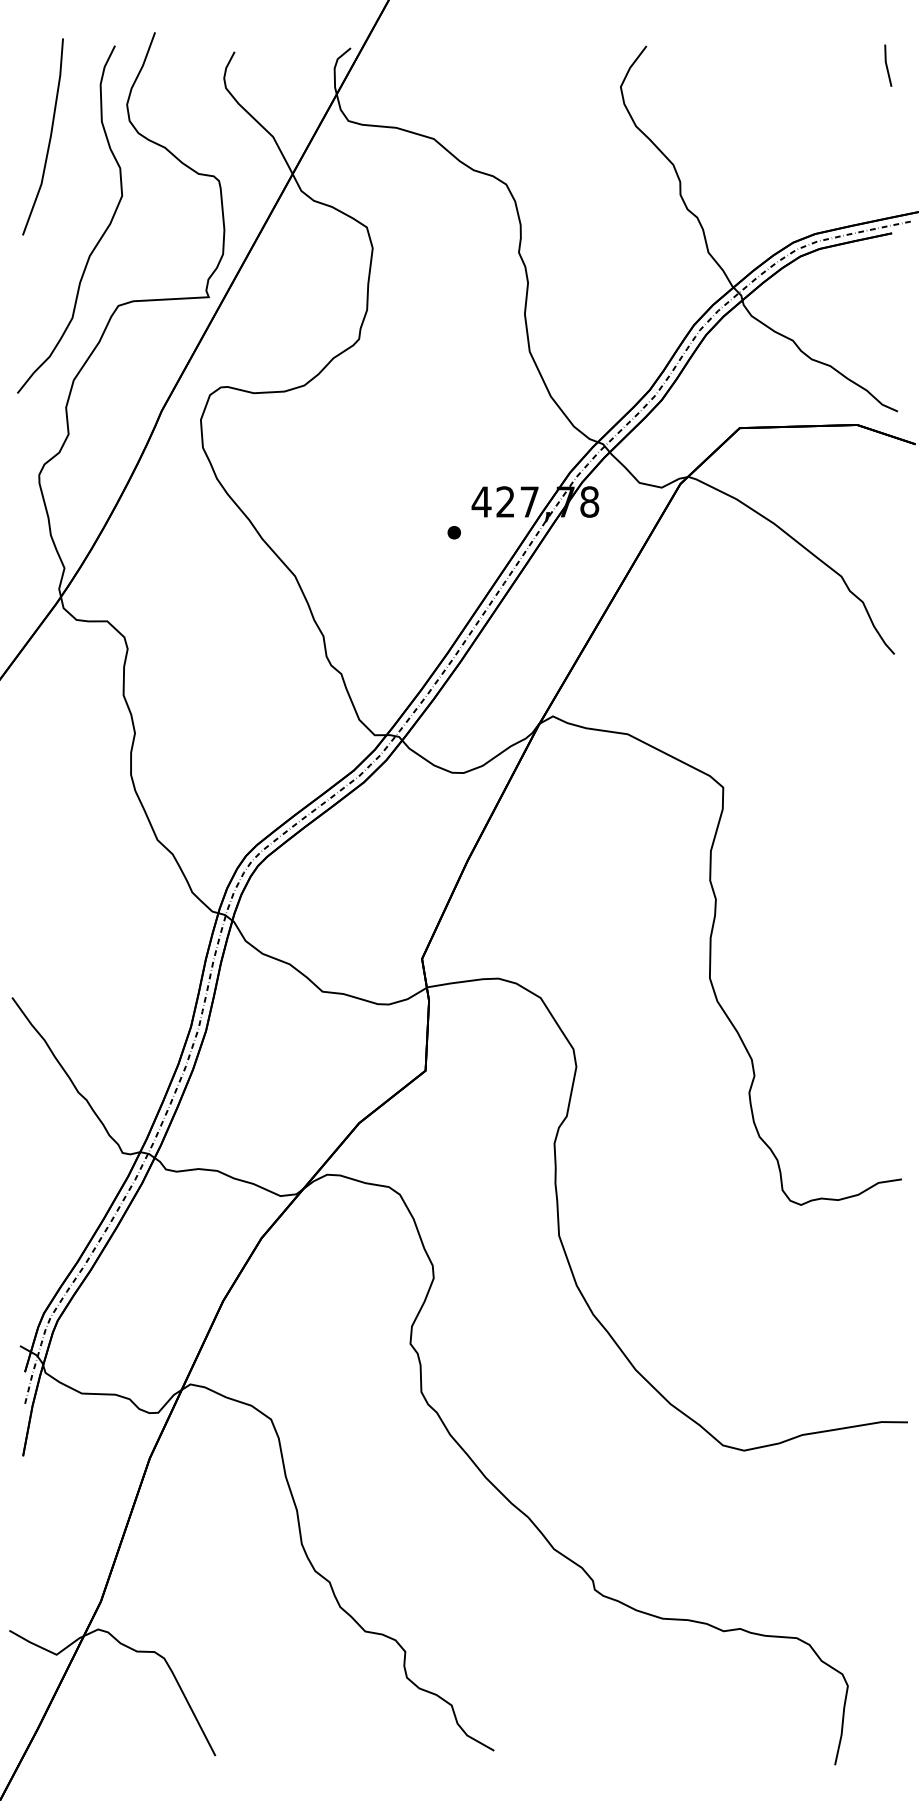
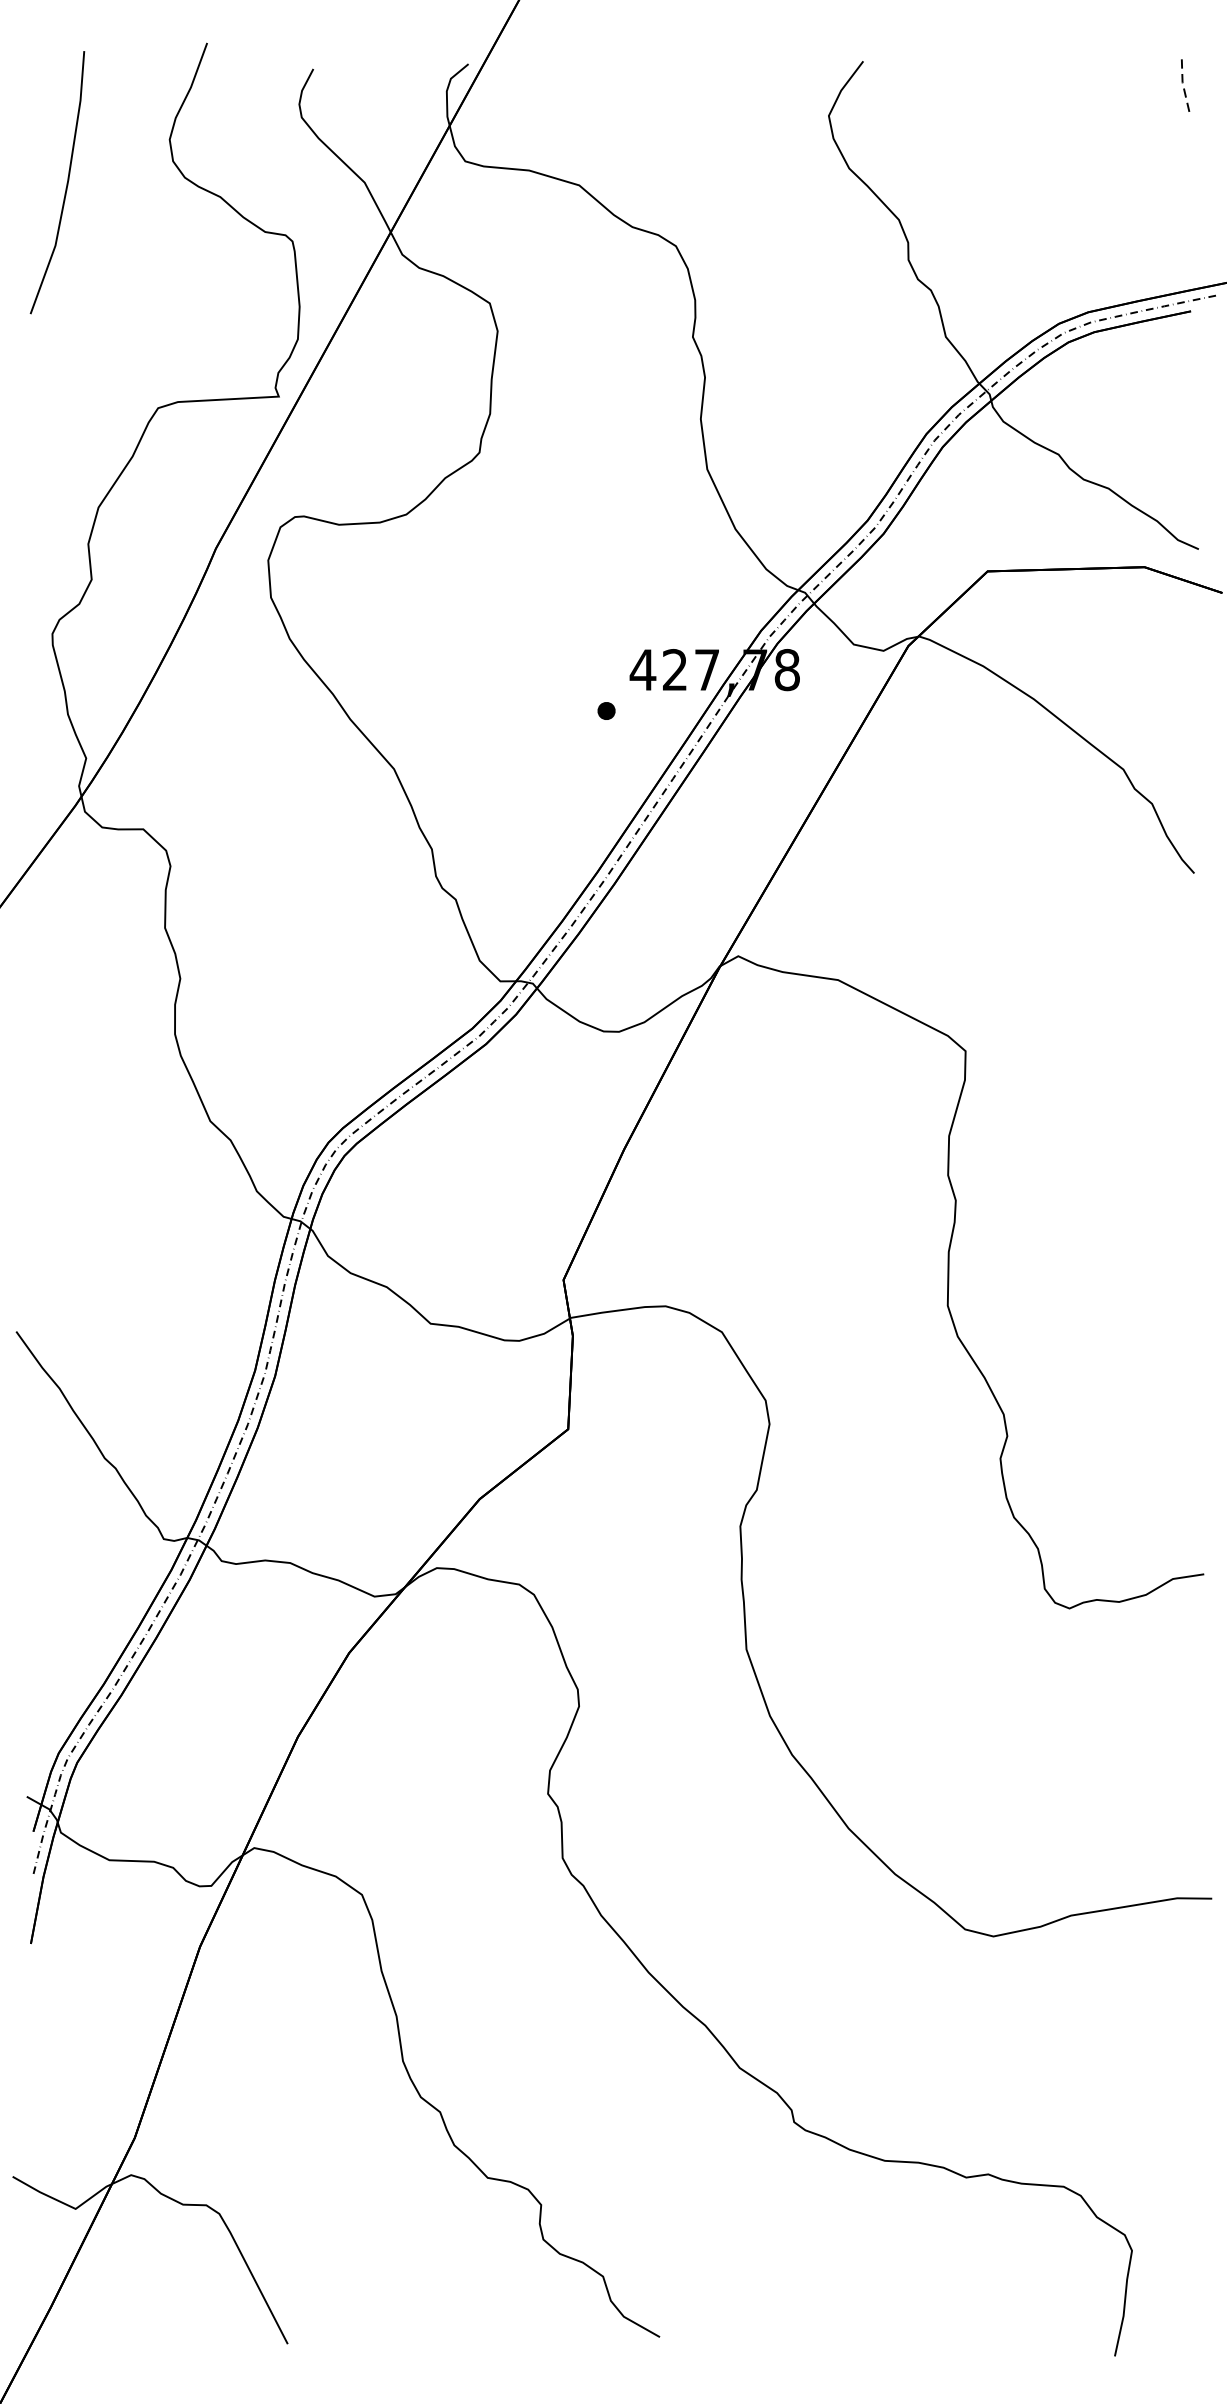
line: (886, 65) -> (1183, 87), solid -> dashed
curve: (99, 238) -> (132, 318), removed

